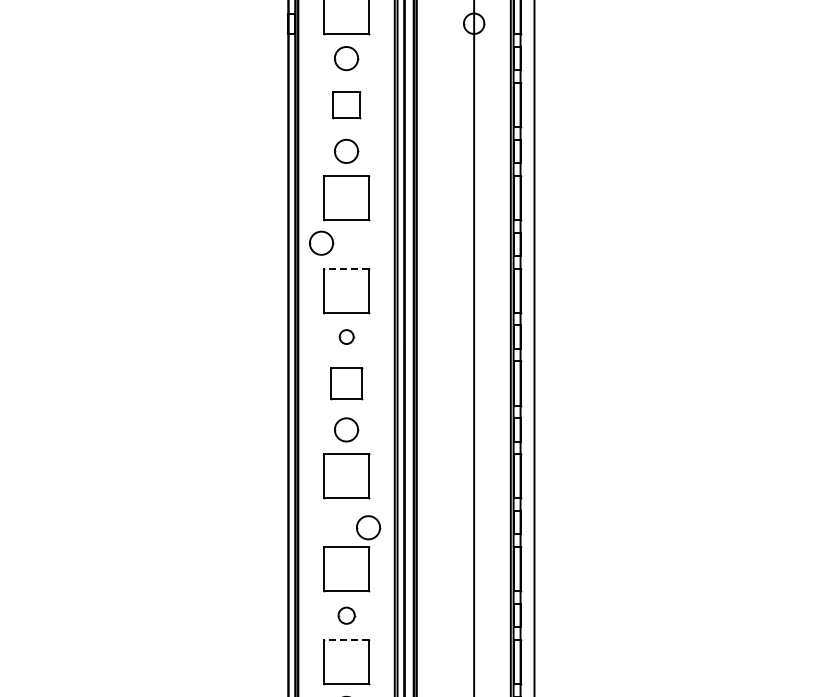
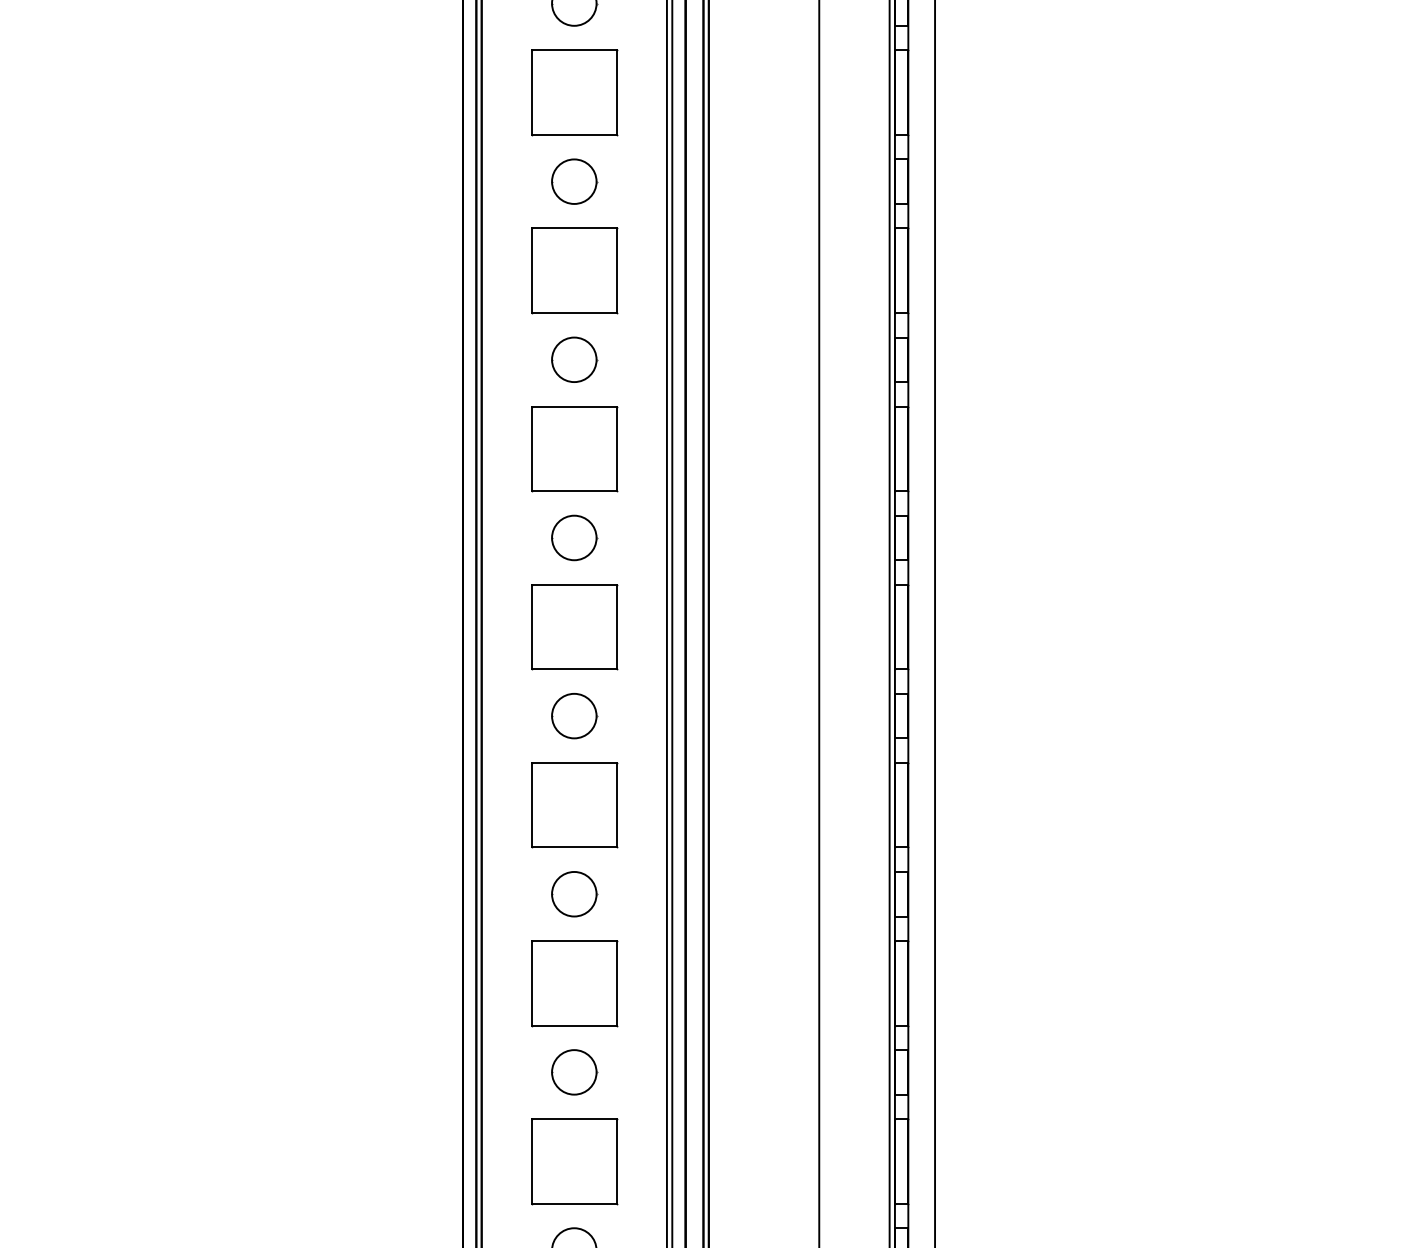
part: (346, 105) -> (574, 93), size x1.67
circle: (321, 242) -> (574, 358), moved
line: (346, 268) -> (574, 406), dashed -> solid
circle: (346, 336) -> (574, 536), size x1.67
part: (346, 383) -> (574, 627), size x1.43
circle: (368, 527) -> (574, 893), moved
circle: (346, 615) -> (574, 1072), size x1.43
line: (346, 639) -> (574, 1118), dashed -> solid

